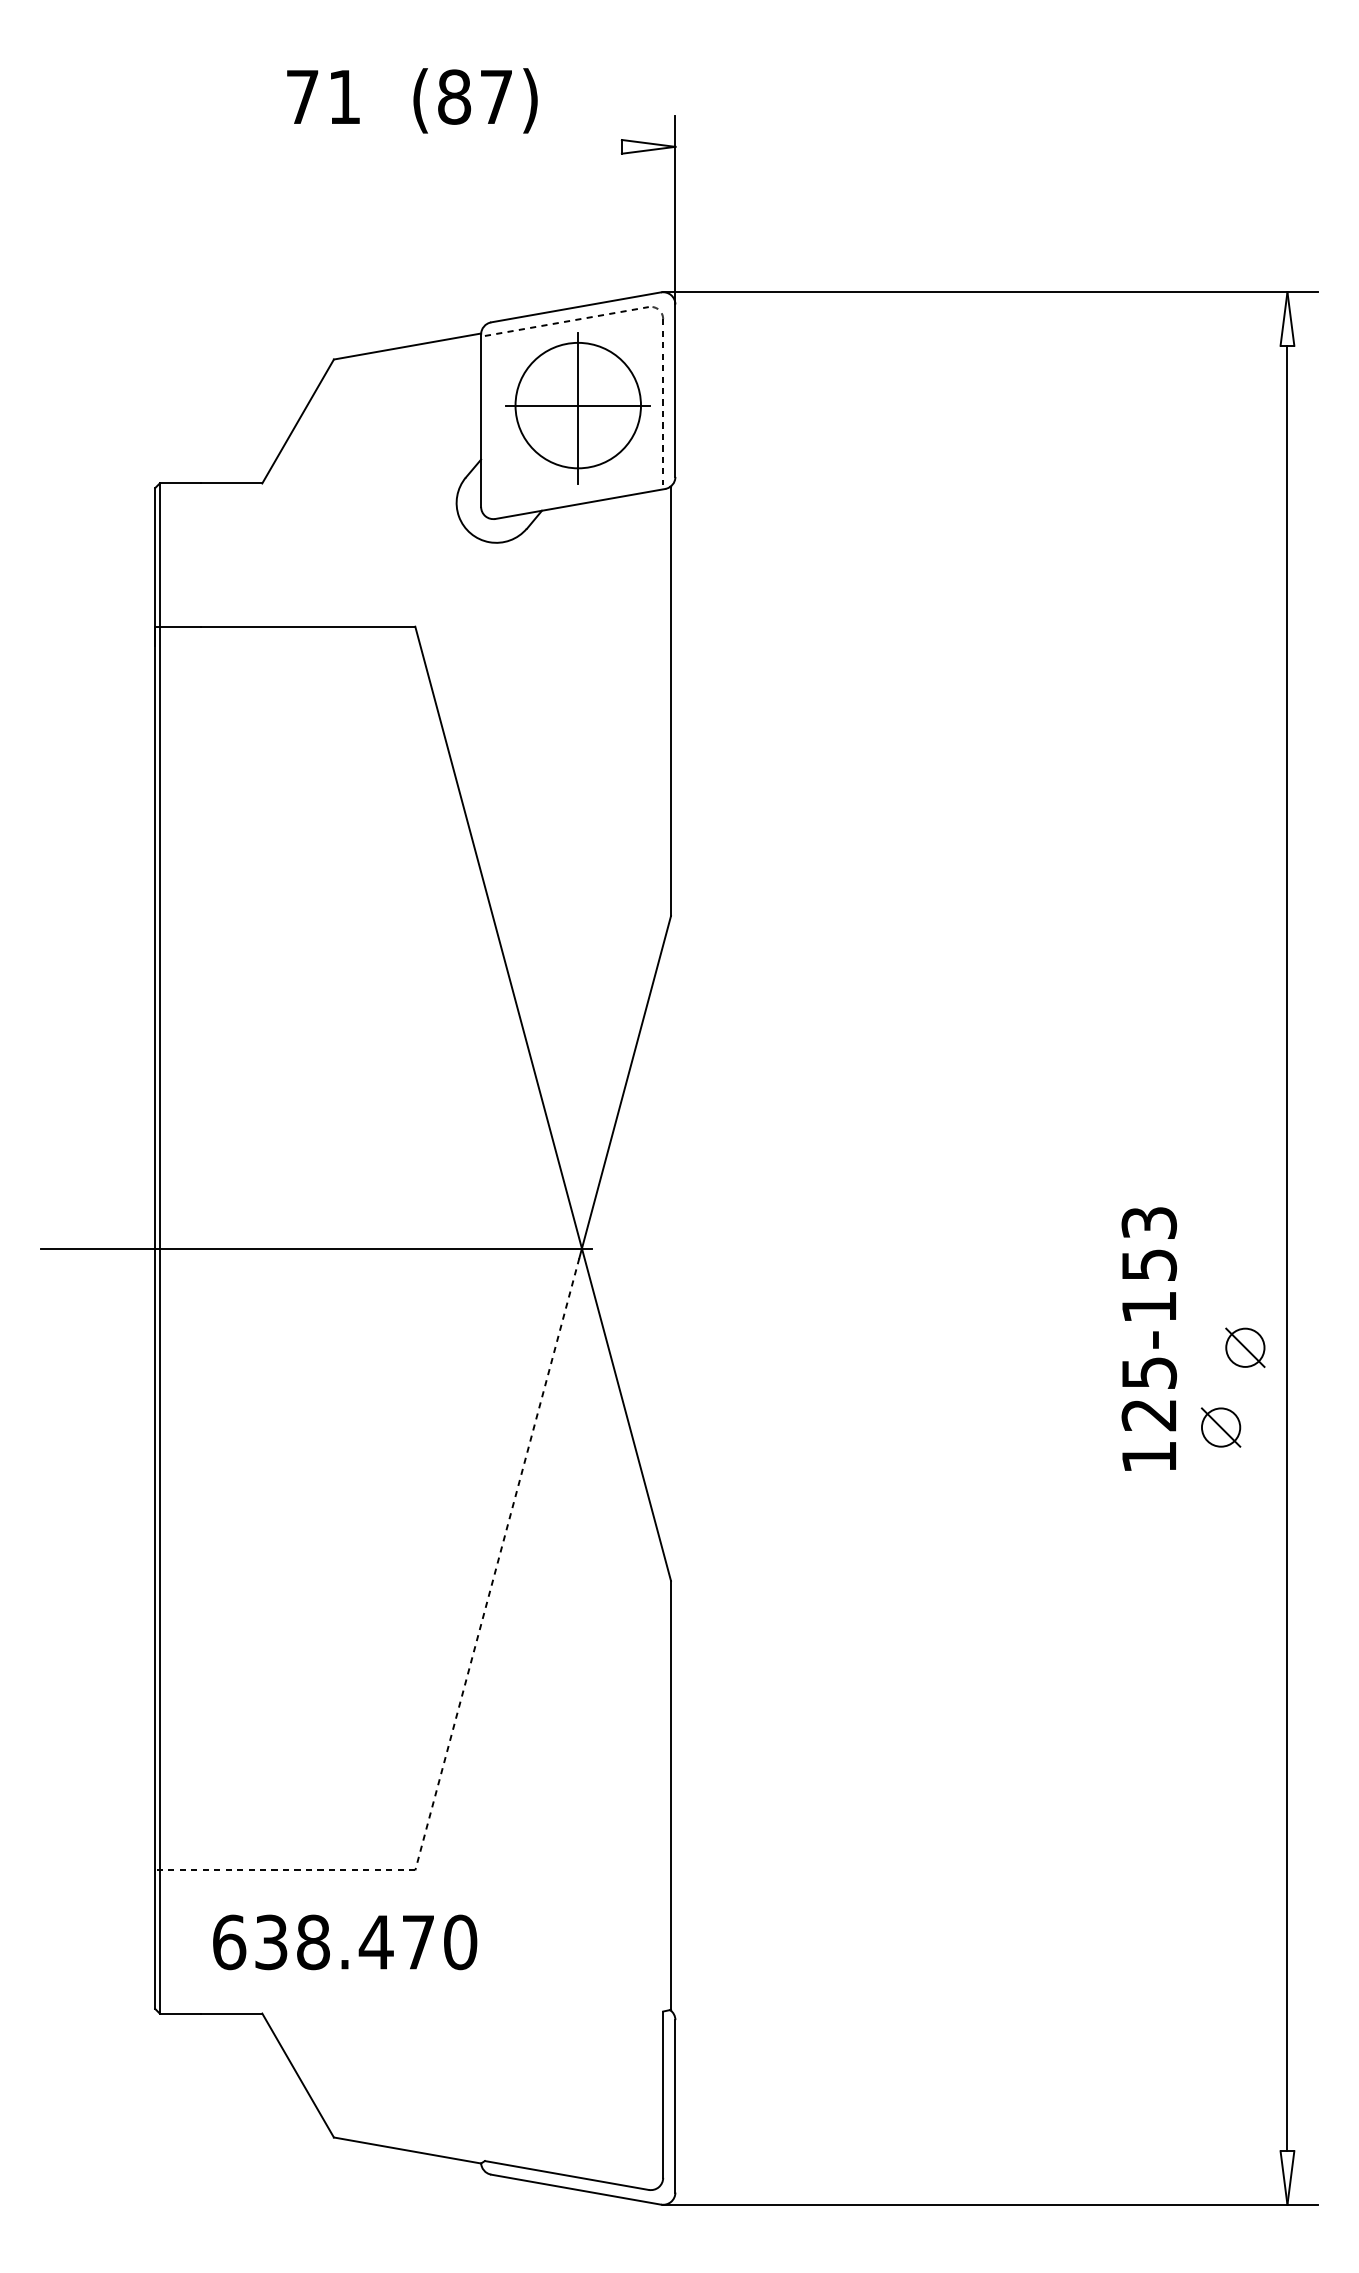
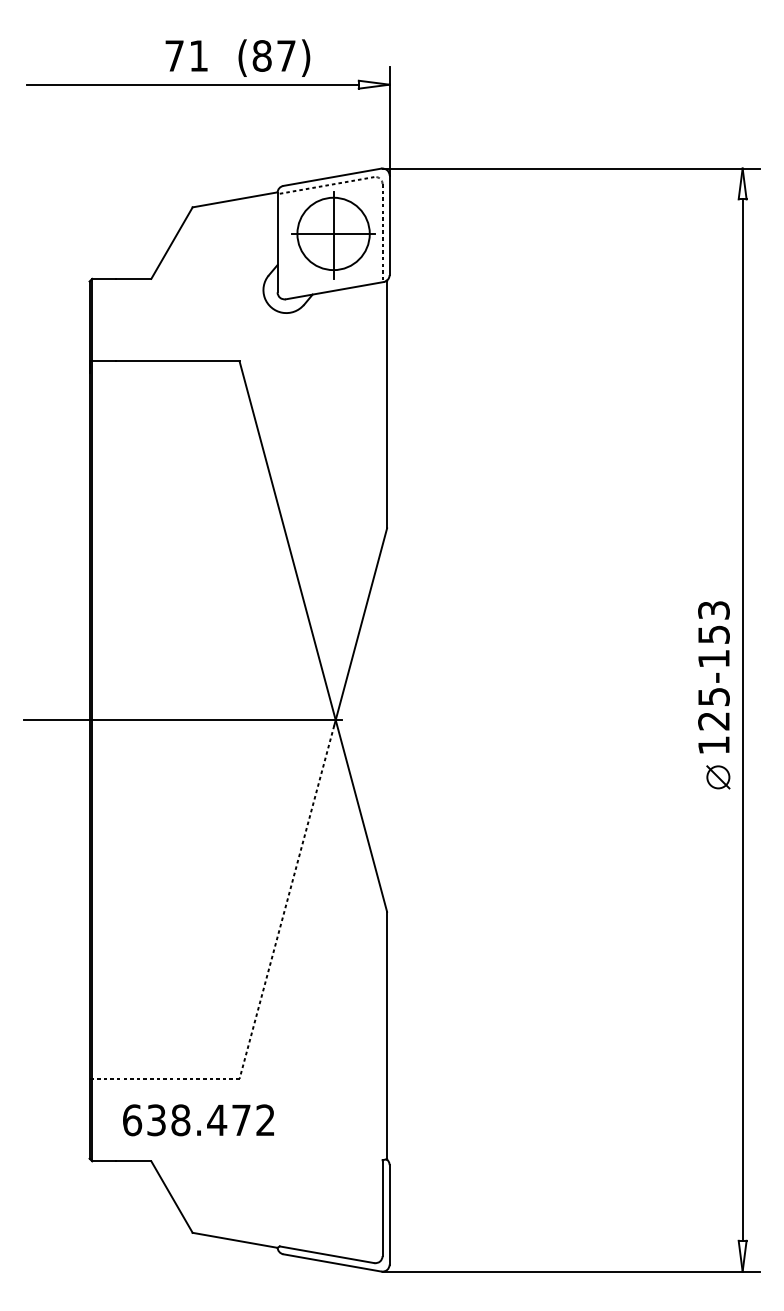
line: (333, 146) -> (192, 84), added
text: (1148, 1339) -> (713, 677), moved
part: (1221, 1427) -> (704, 823), removed
text: (460, 1942) -> (265, 1120), 638.470 -> 638.472

